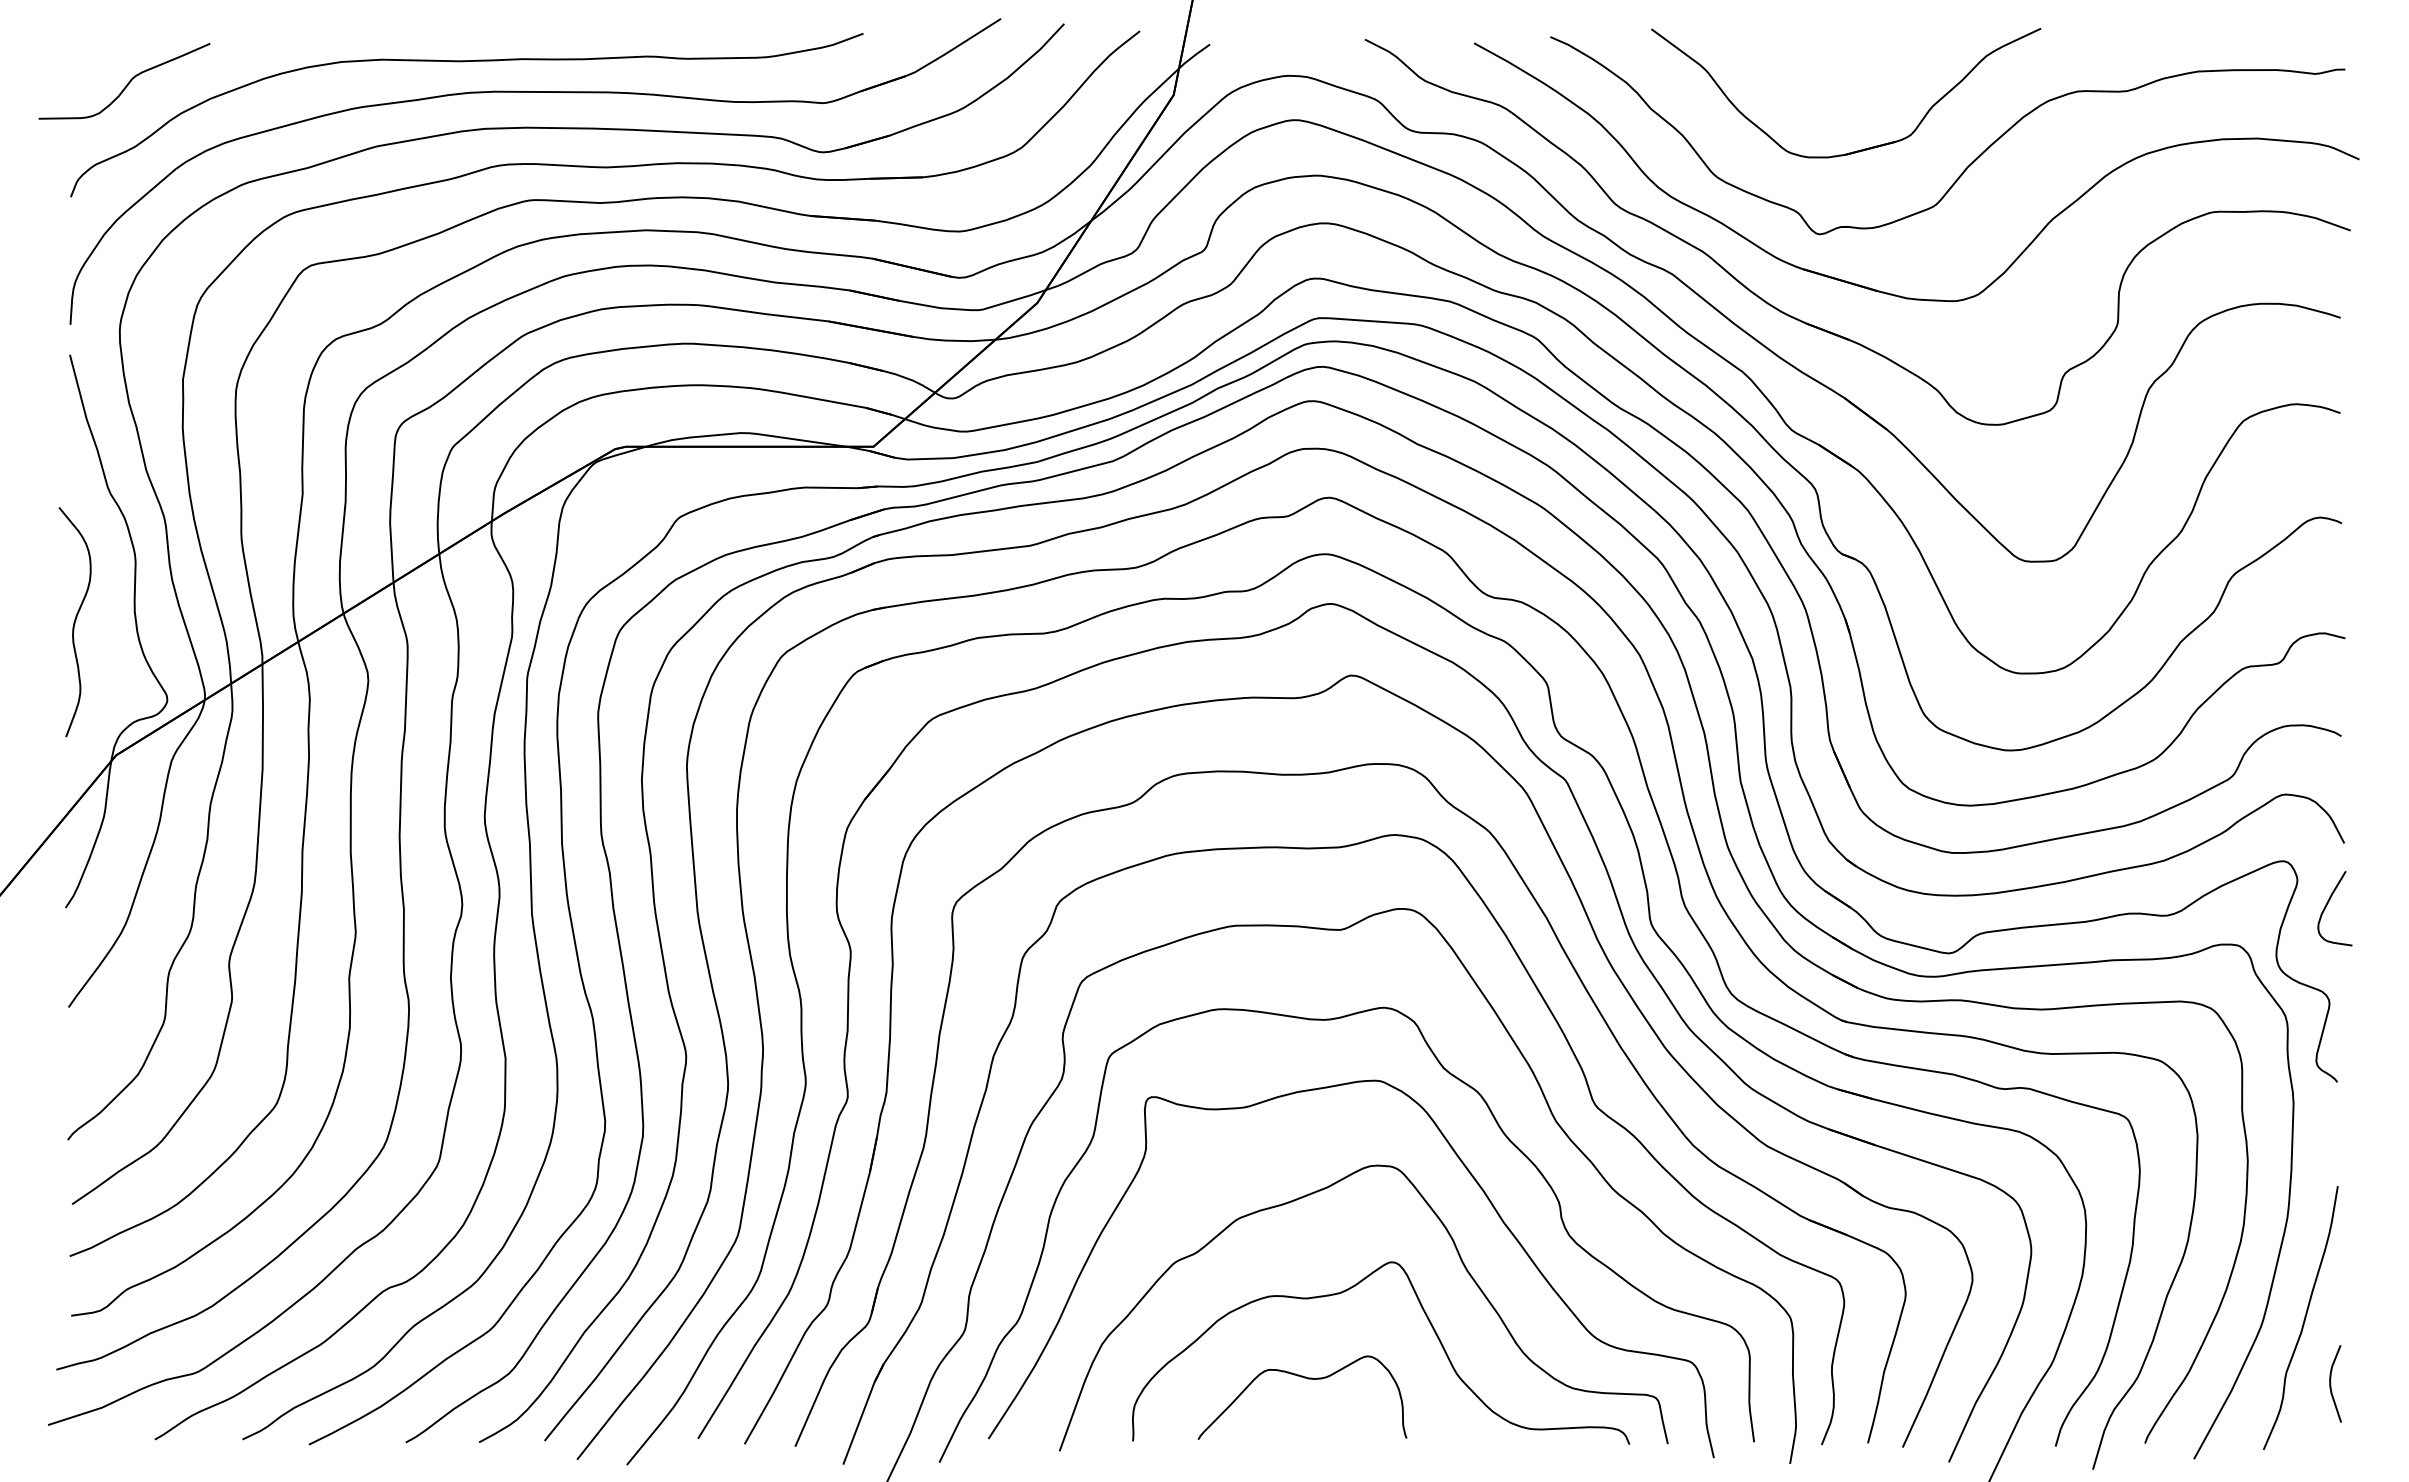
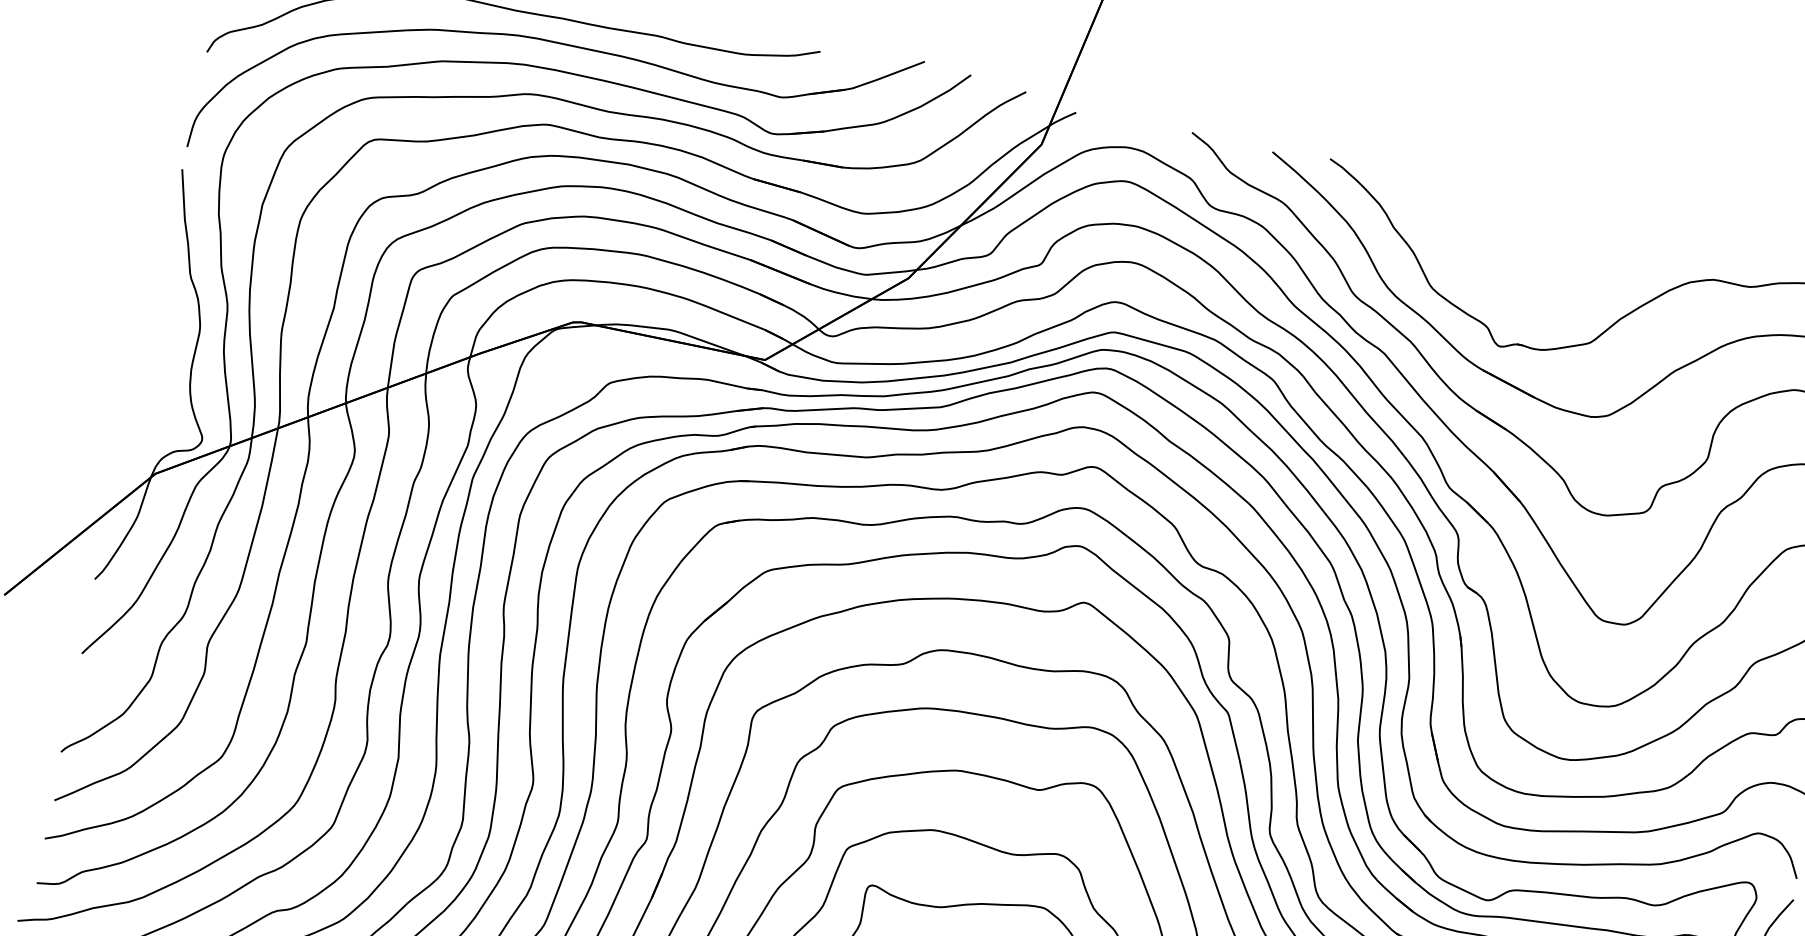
part: (1860, 149) -> (1543, 289), removed
curve: (74, 622) -> (144, 368), removed

